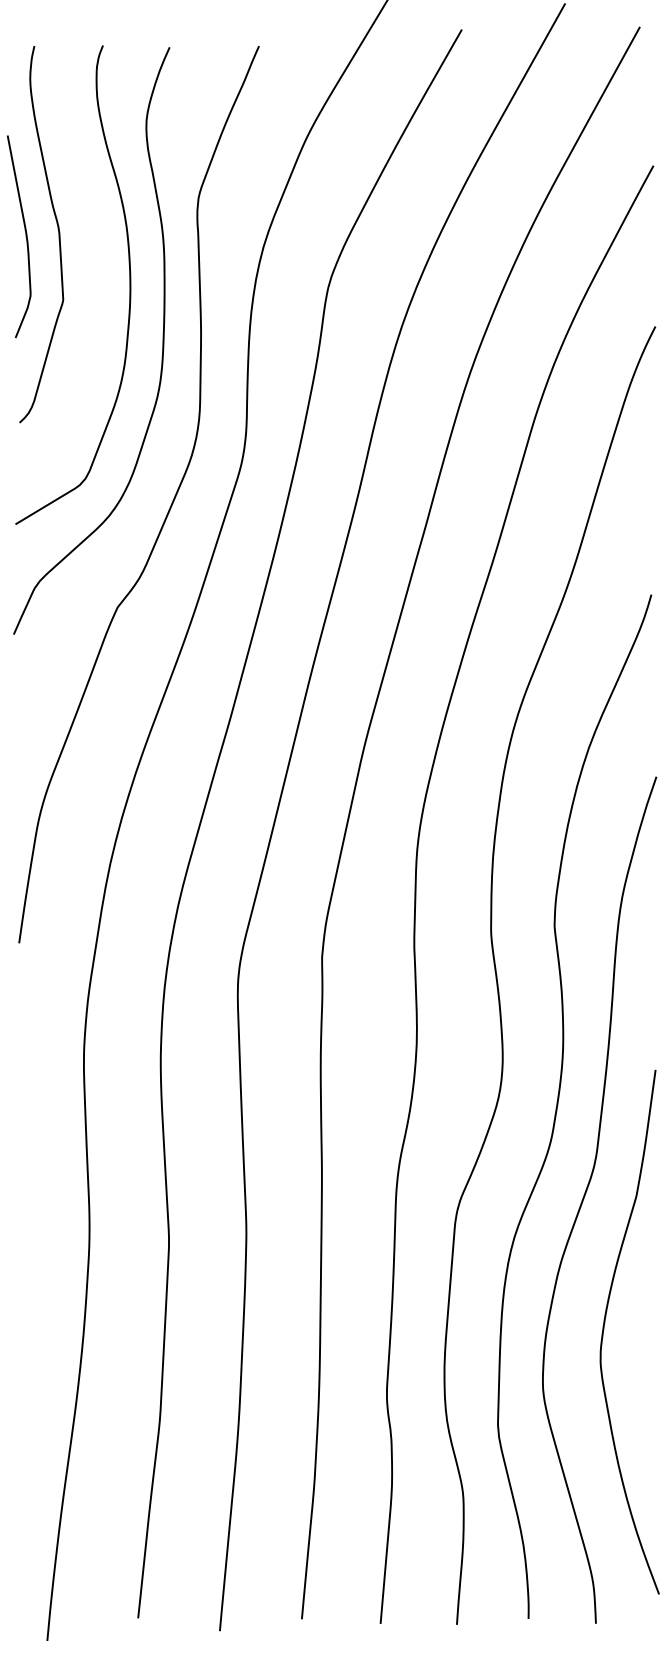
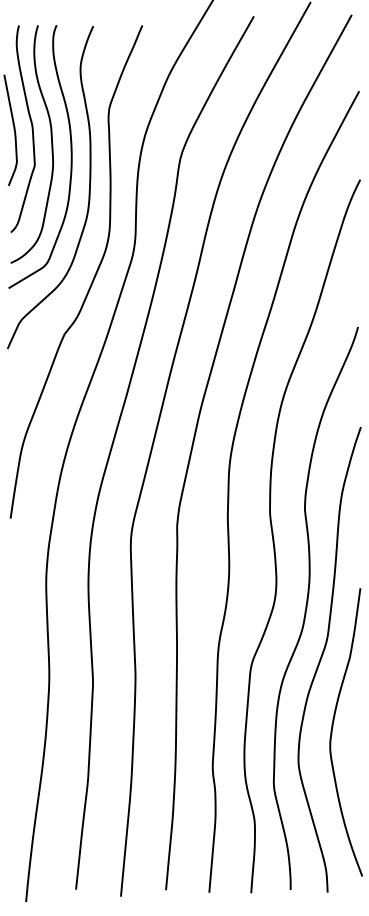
curve: (93, 262) -> (51, 144), added

